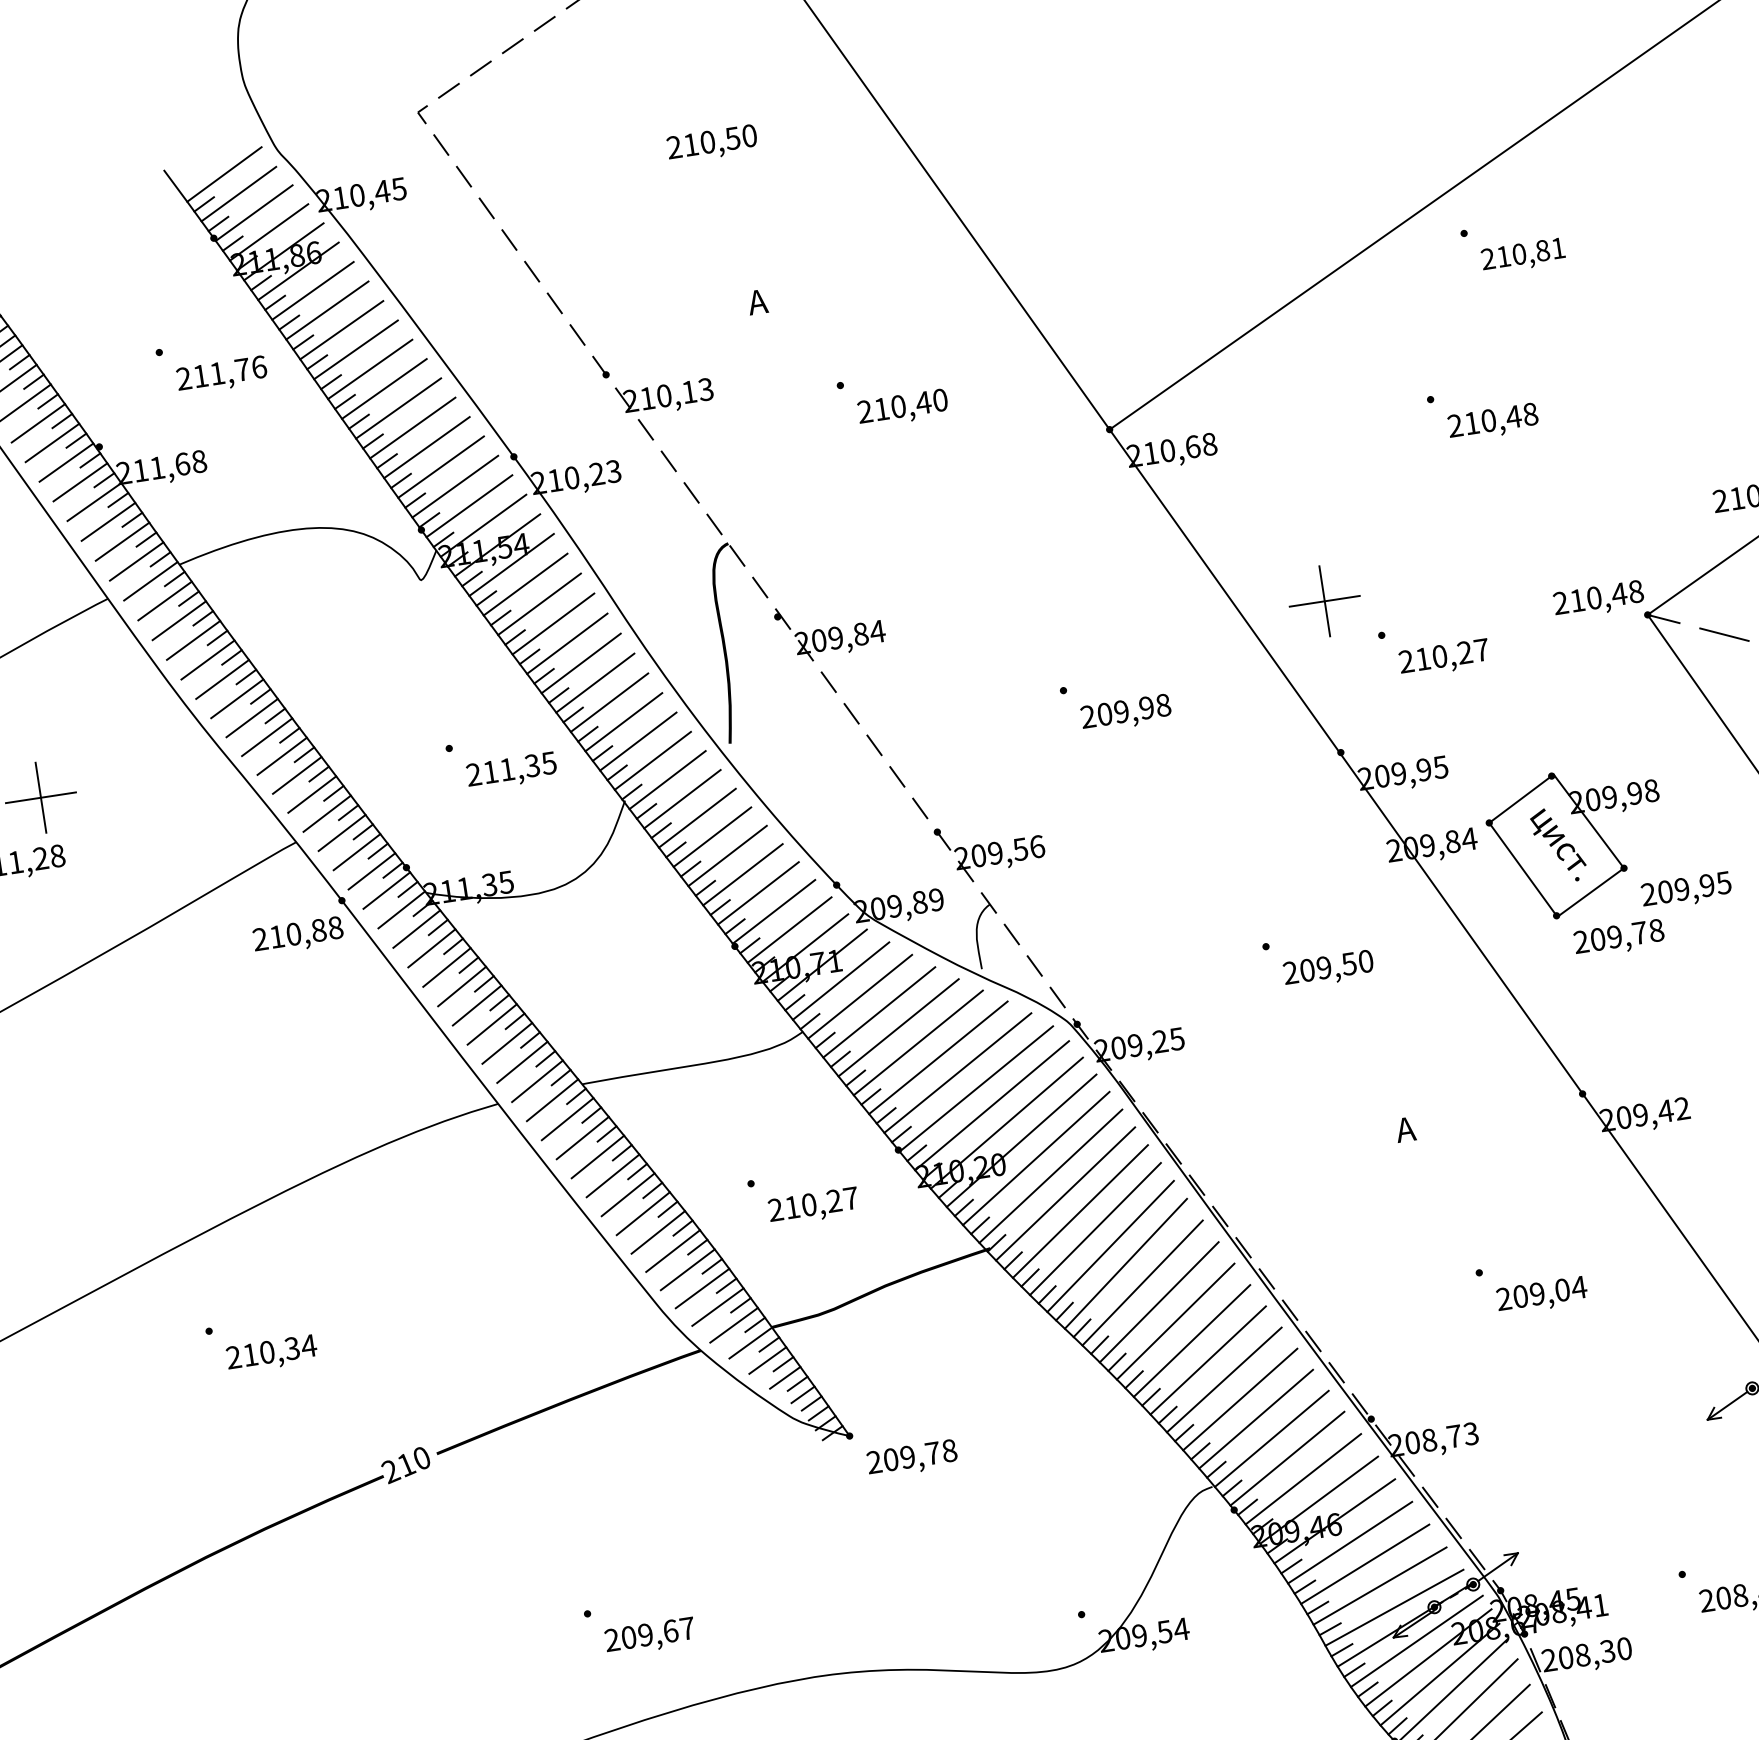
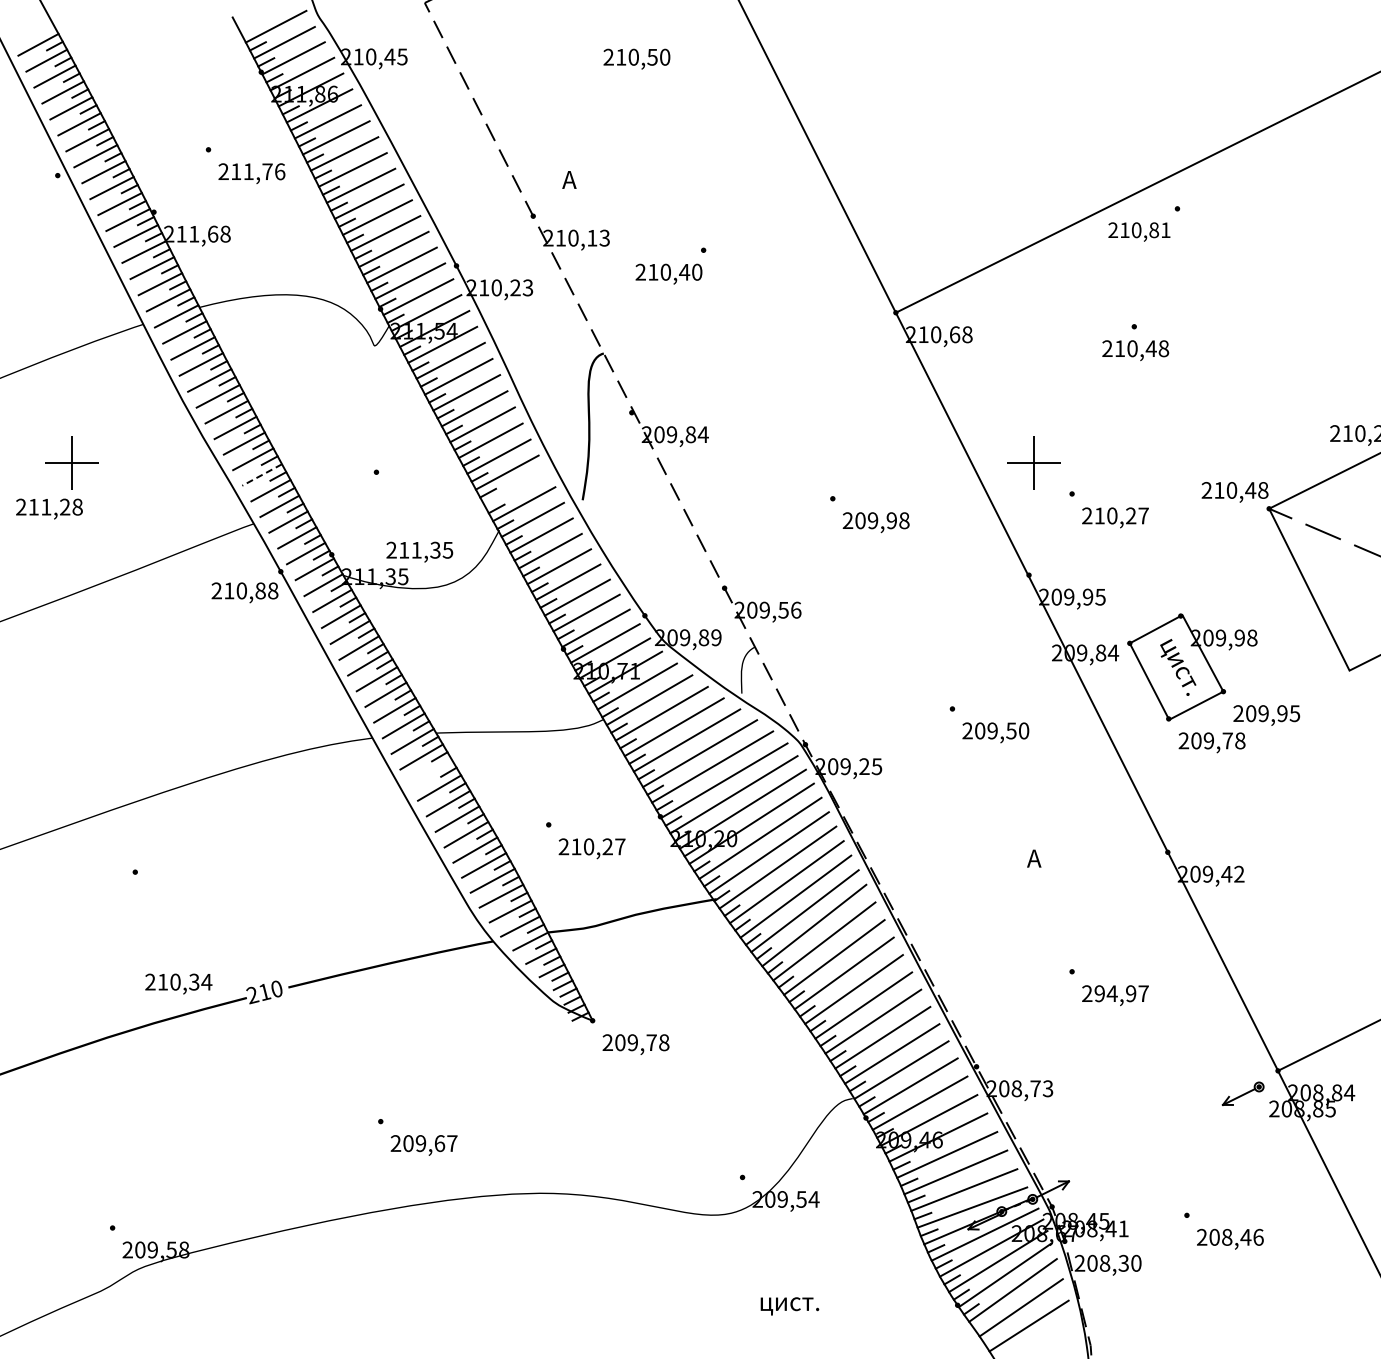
text: (1523, 255) -> (1139, 231), moved
text: (757, 301) -> (569, 179), moved
text: (902, 407) -> (668, 273), moved
text: (1493, 422) -> (1135, 350), moved
line: (638, 741) -> (515, 488), removed
text: (511, 770) -> (419, 551), moved
line: (297, 776) -> (262, 475), solid -> dashed
line: (582, 1137) -> (430, 772), removed
text: (1549, 1291) -> (1121, 993), 209,04 -> 294,97
text: (271, 1353) -> (178, 983), moved

